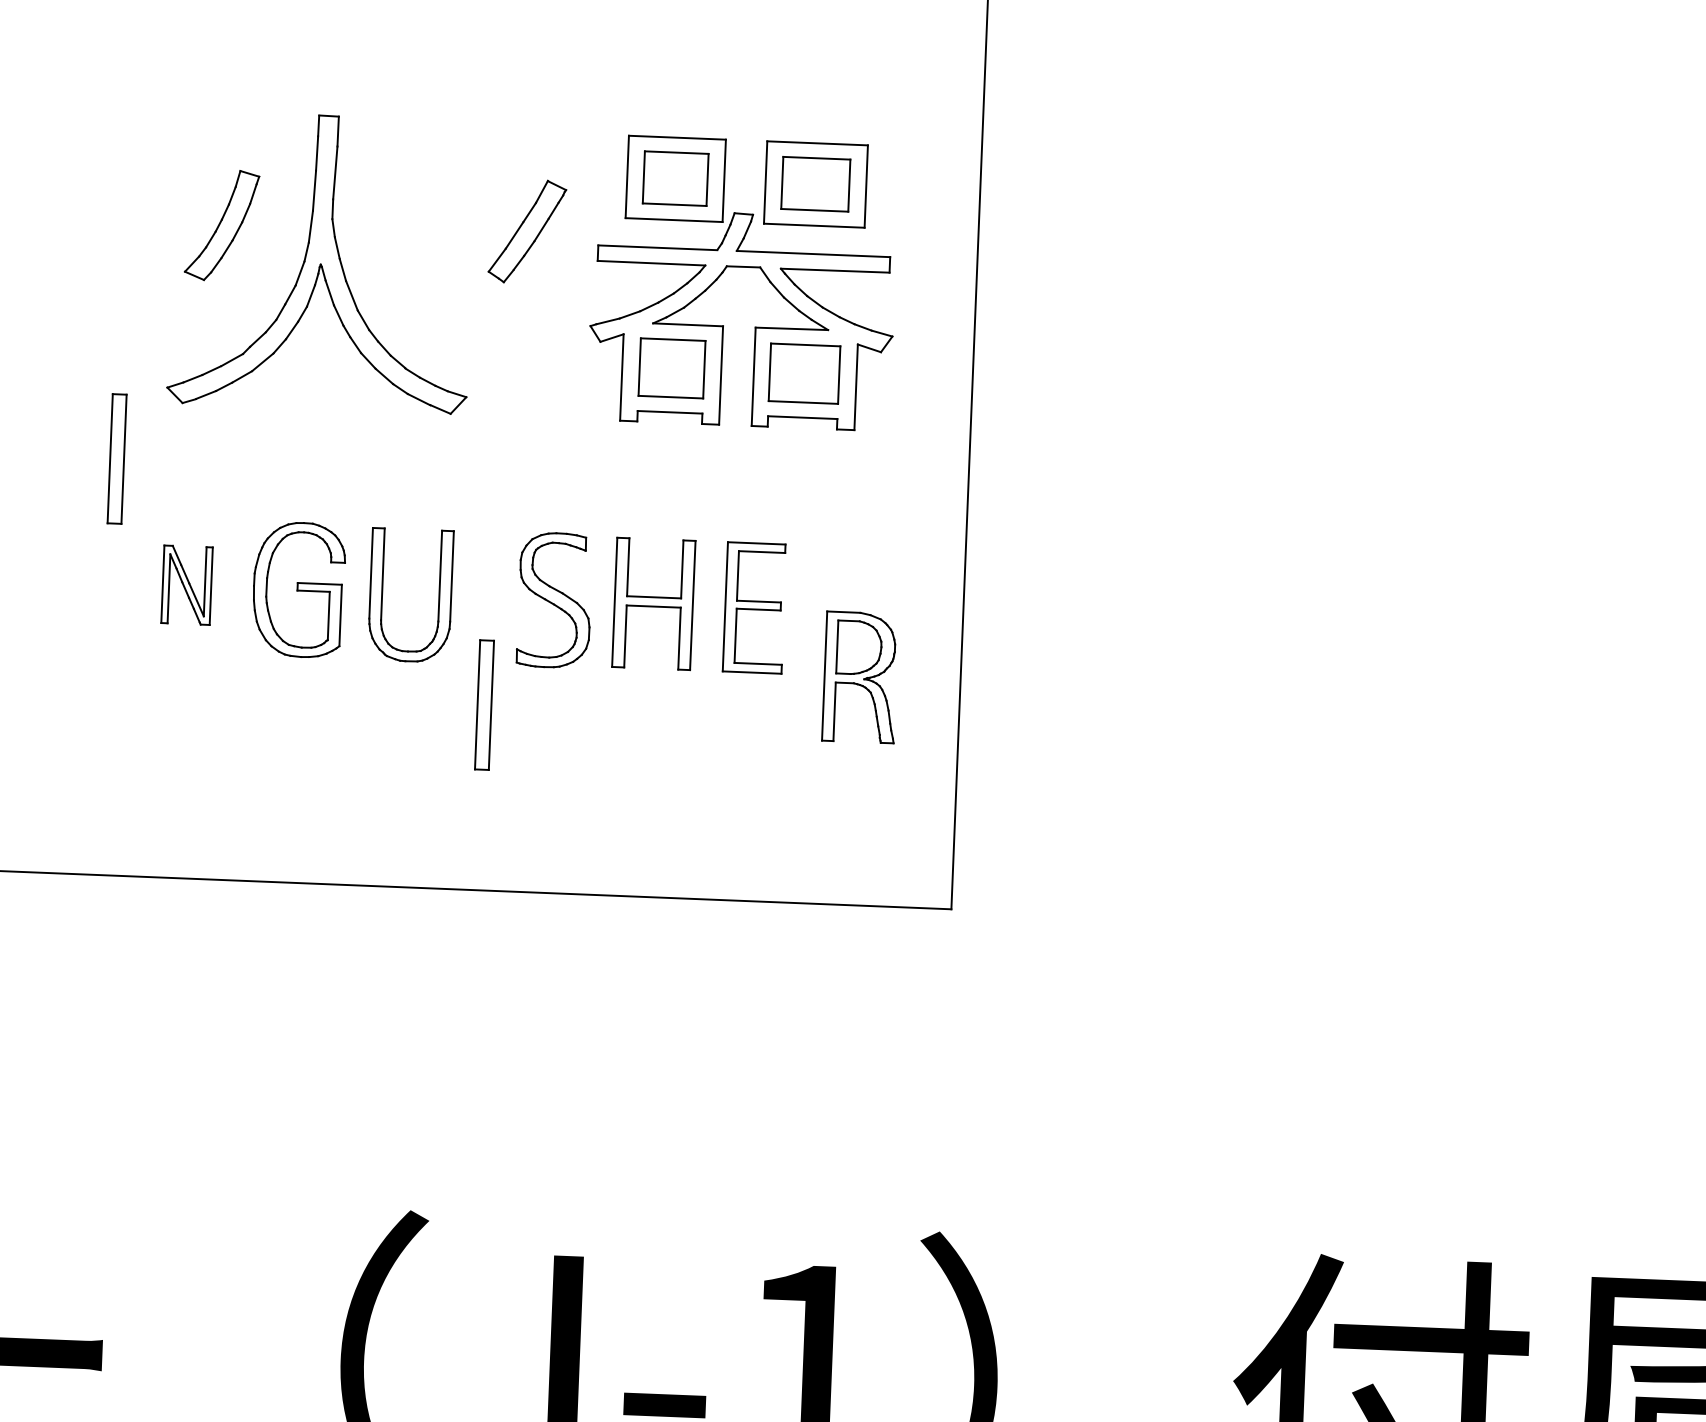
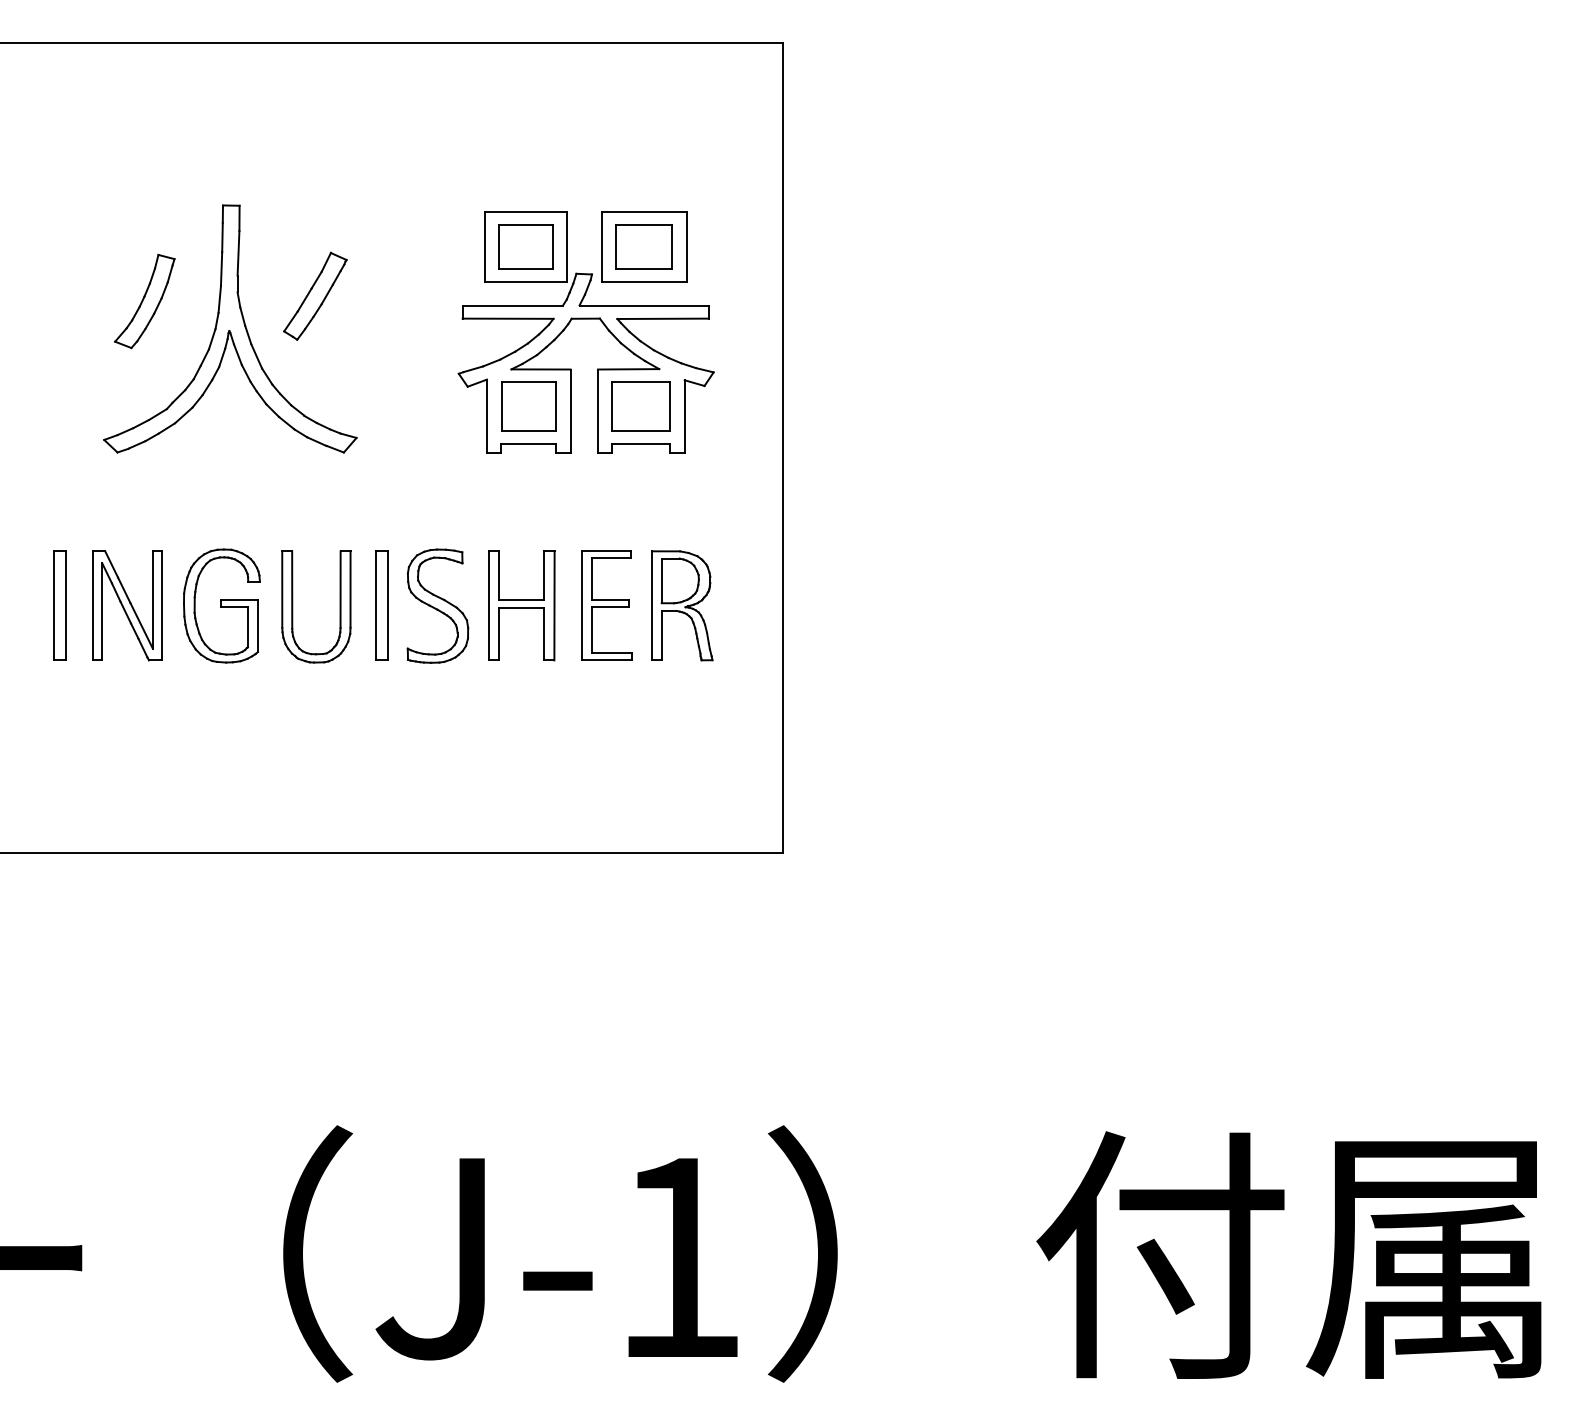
part: (527, 230) -> (315, 295), moved
part: (116, 458) -> (59, 605), moved
part: (187, 584) -> (127, 605), size x1.67
part: (860, 677) -> (682, 605), moved
part: (483, 704) -> (381, 605), moved

